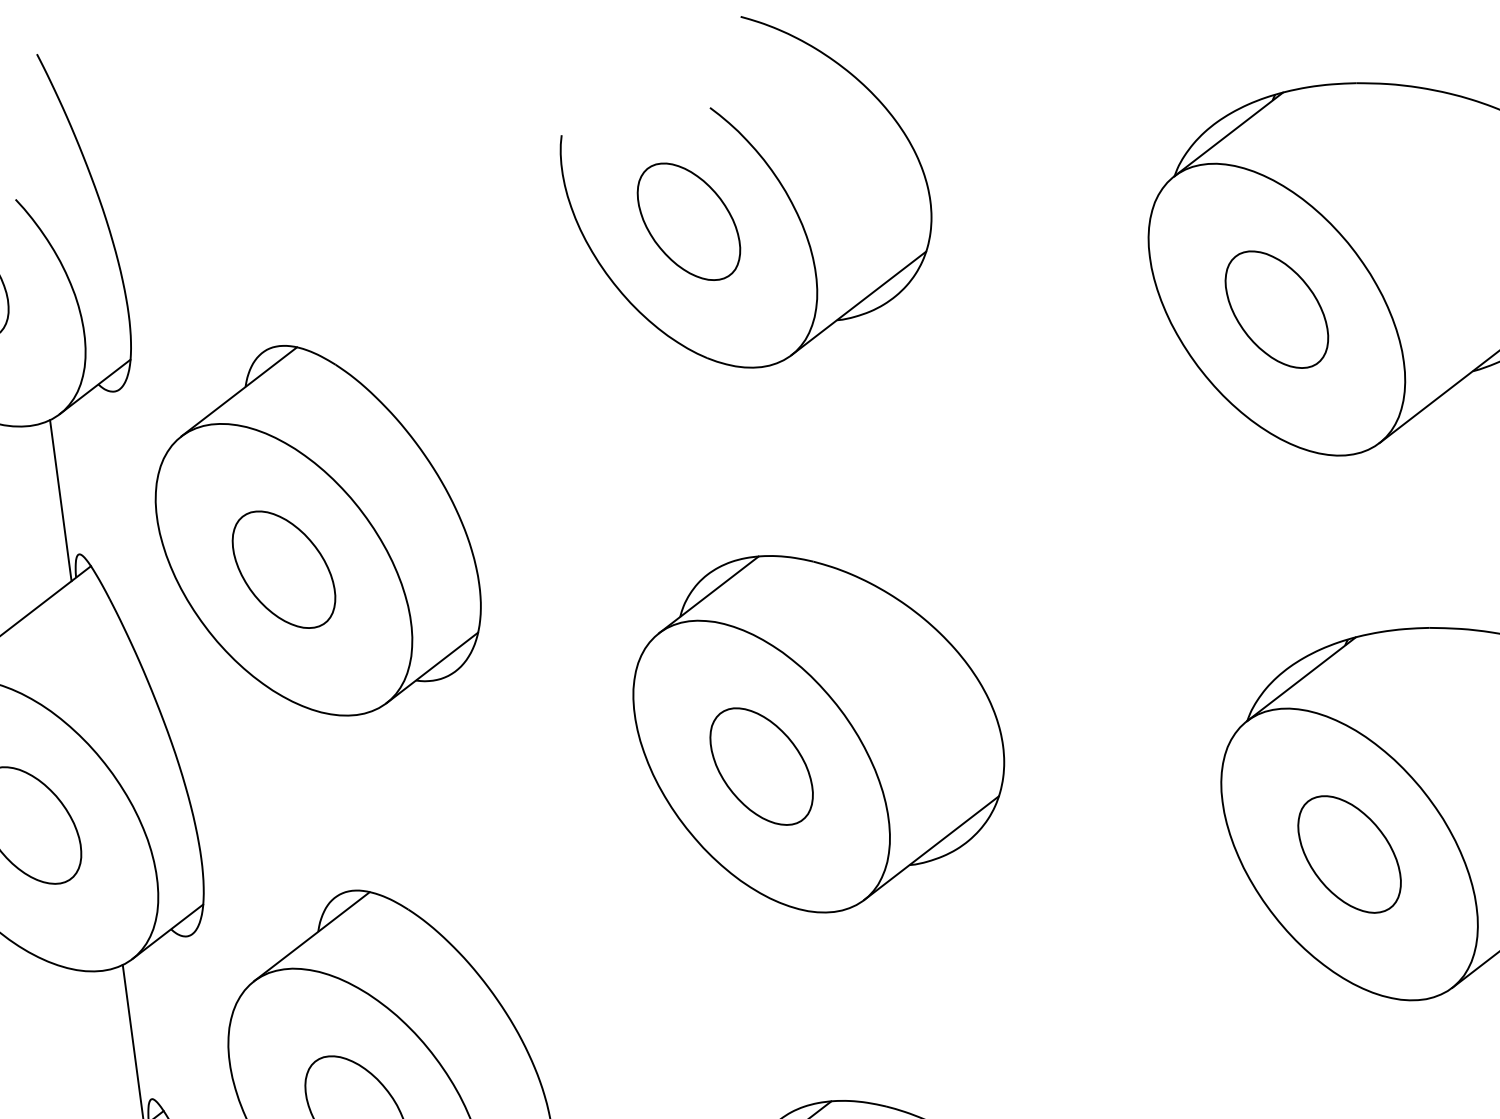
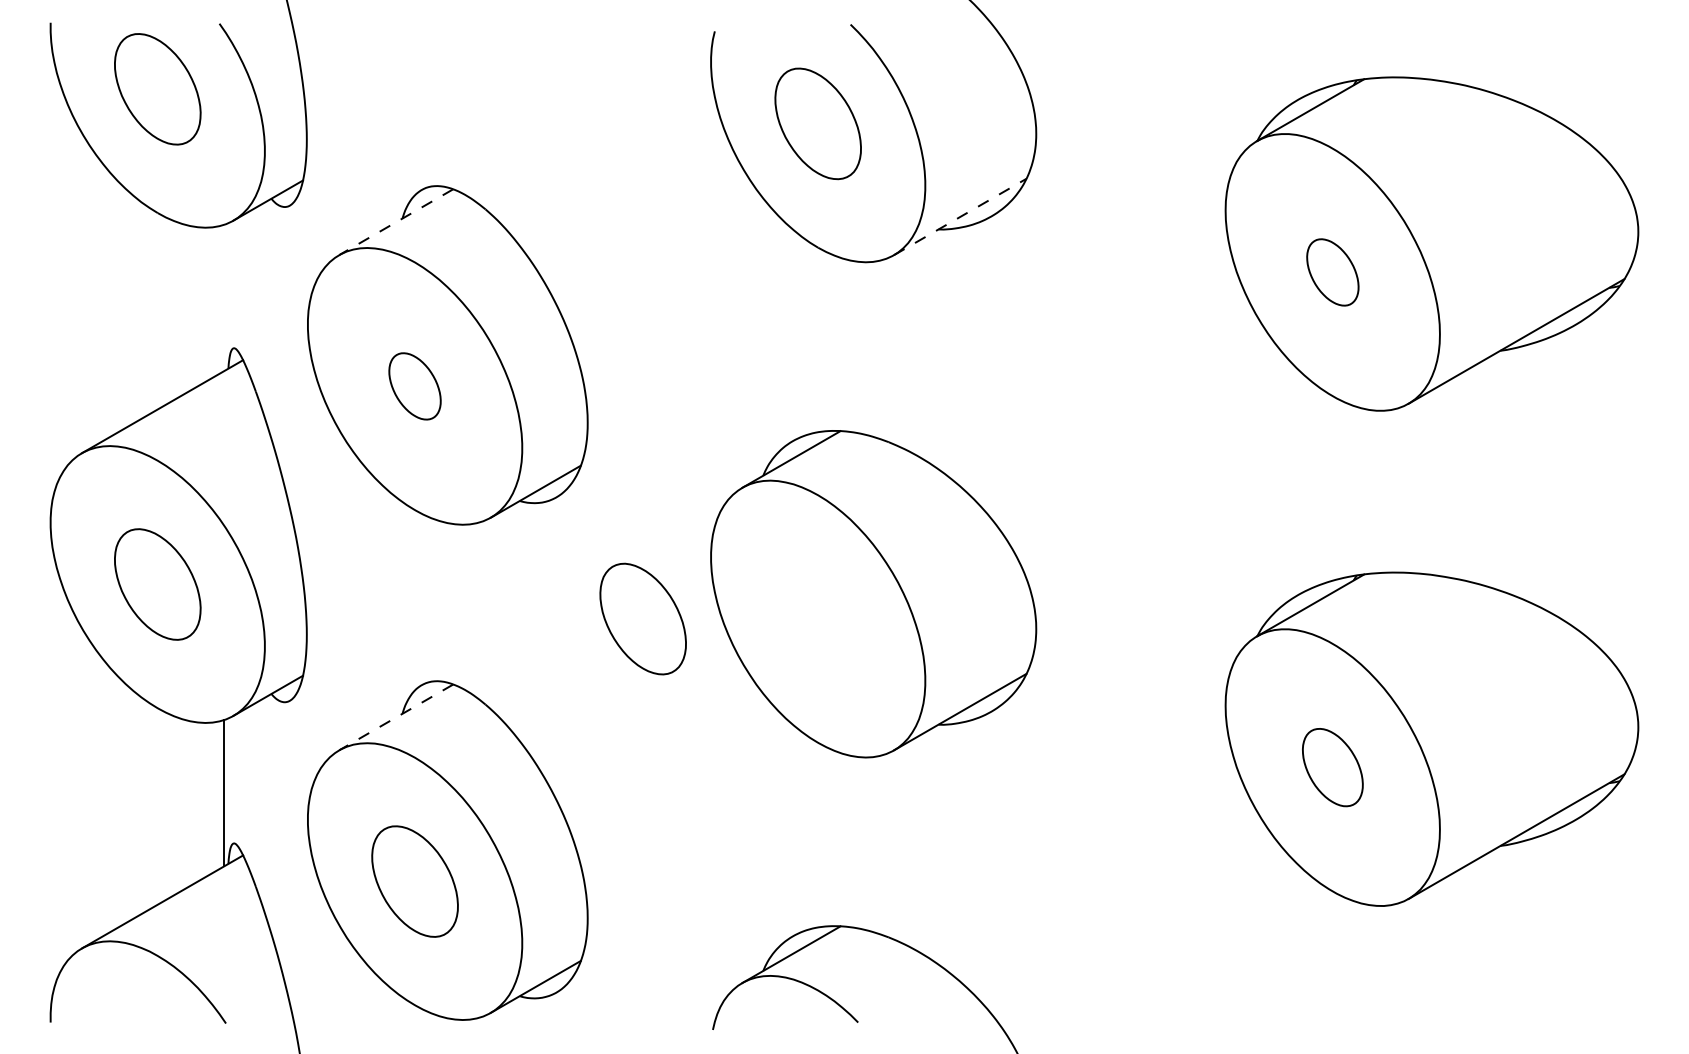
line: (859, 302) -> (960, 216), solid -> dashed
part: (1276, 309) -> (1332, 272), size x0.6
line: (239, 392) -> (396, 222), solid -> dashed
line: (60, 500) -> (223, 297), removed
part: (283, 569) -> (414, 386), size x0.6
part: (760, 766) -> (642, 618), moved
part: (1349, 854) -> (1332, 767), size x0.7
line: (312, 936) -> (396, 717), solid -> dashed

